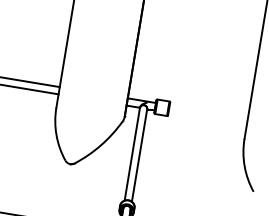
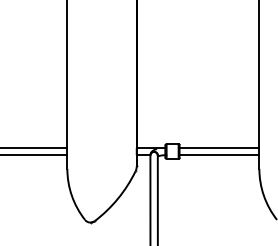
line: (208, 111) -> (219, 147), added
line: (207, 119) -> (219, 155), added

